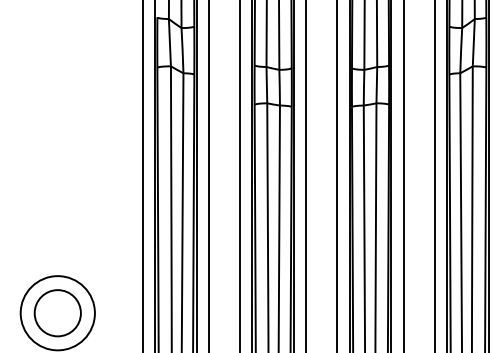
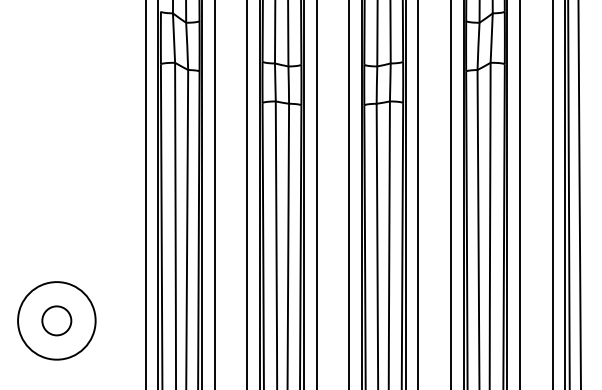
circle: (57, 312) -> (56, 320), size x0.6

